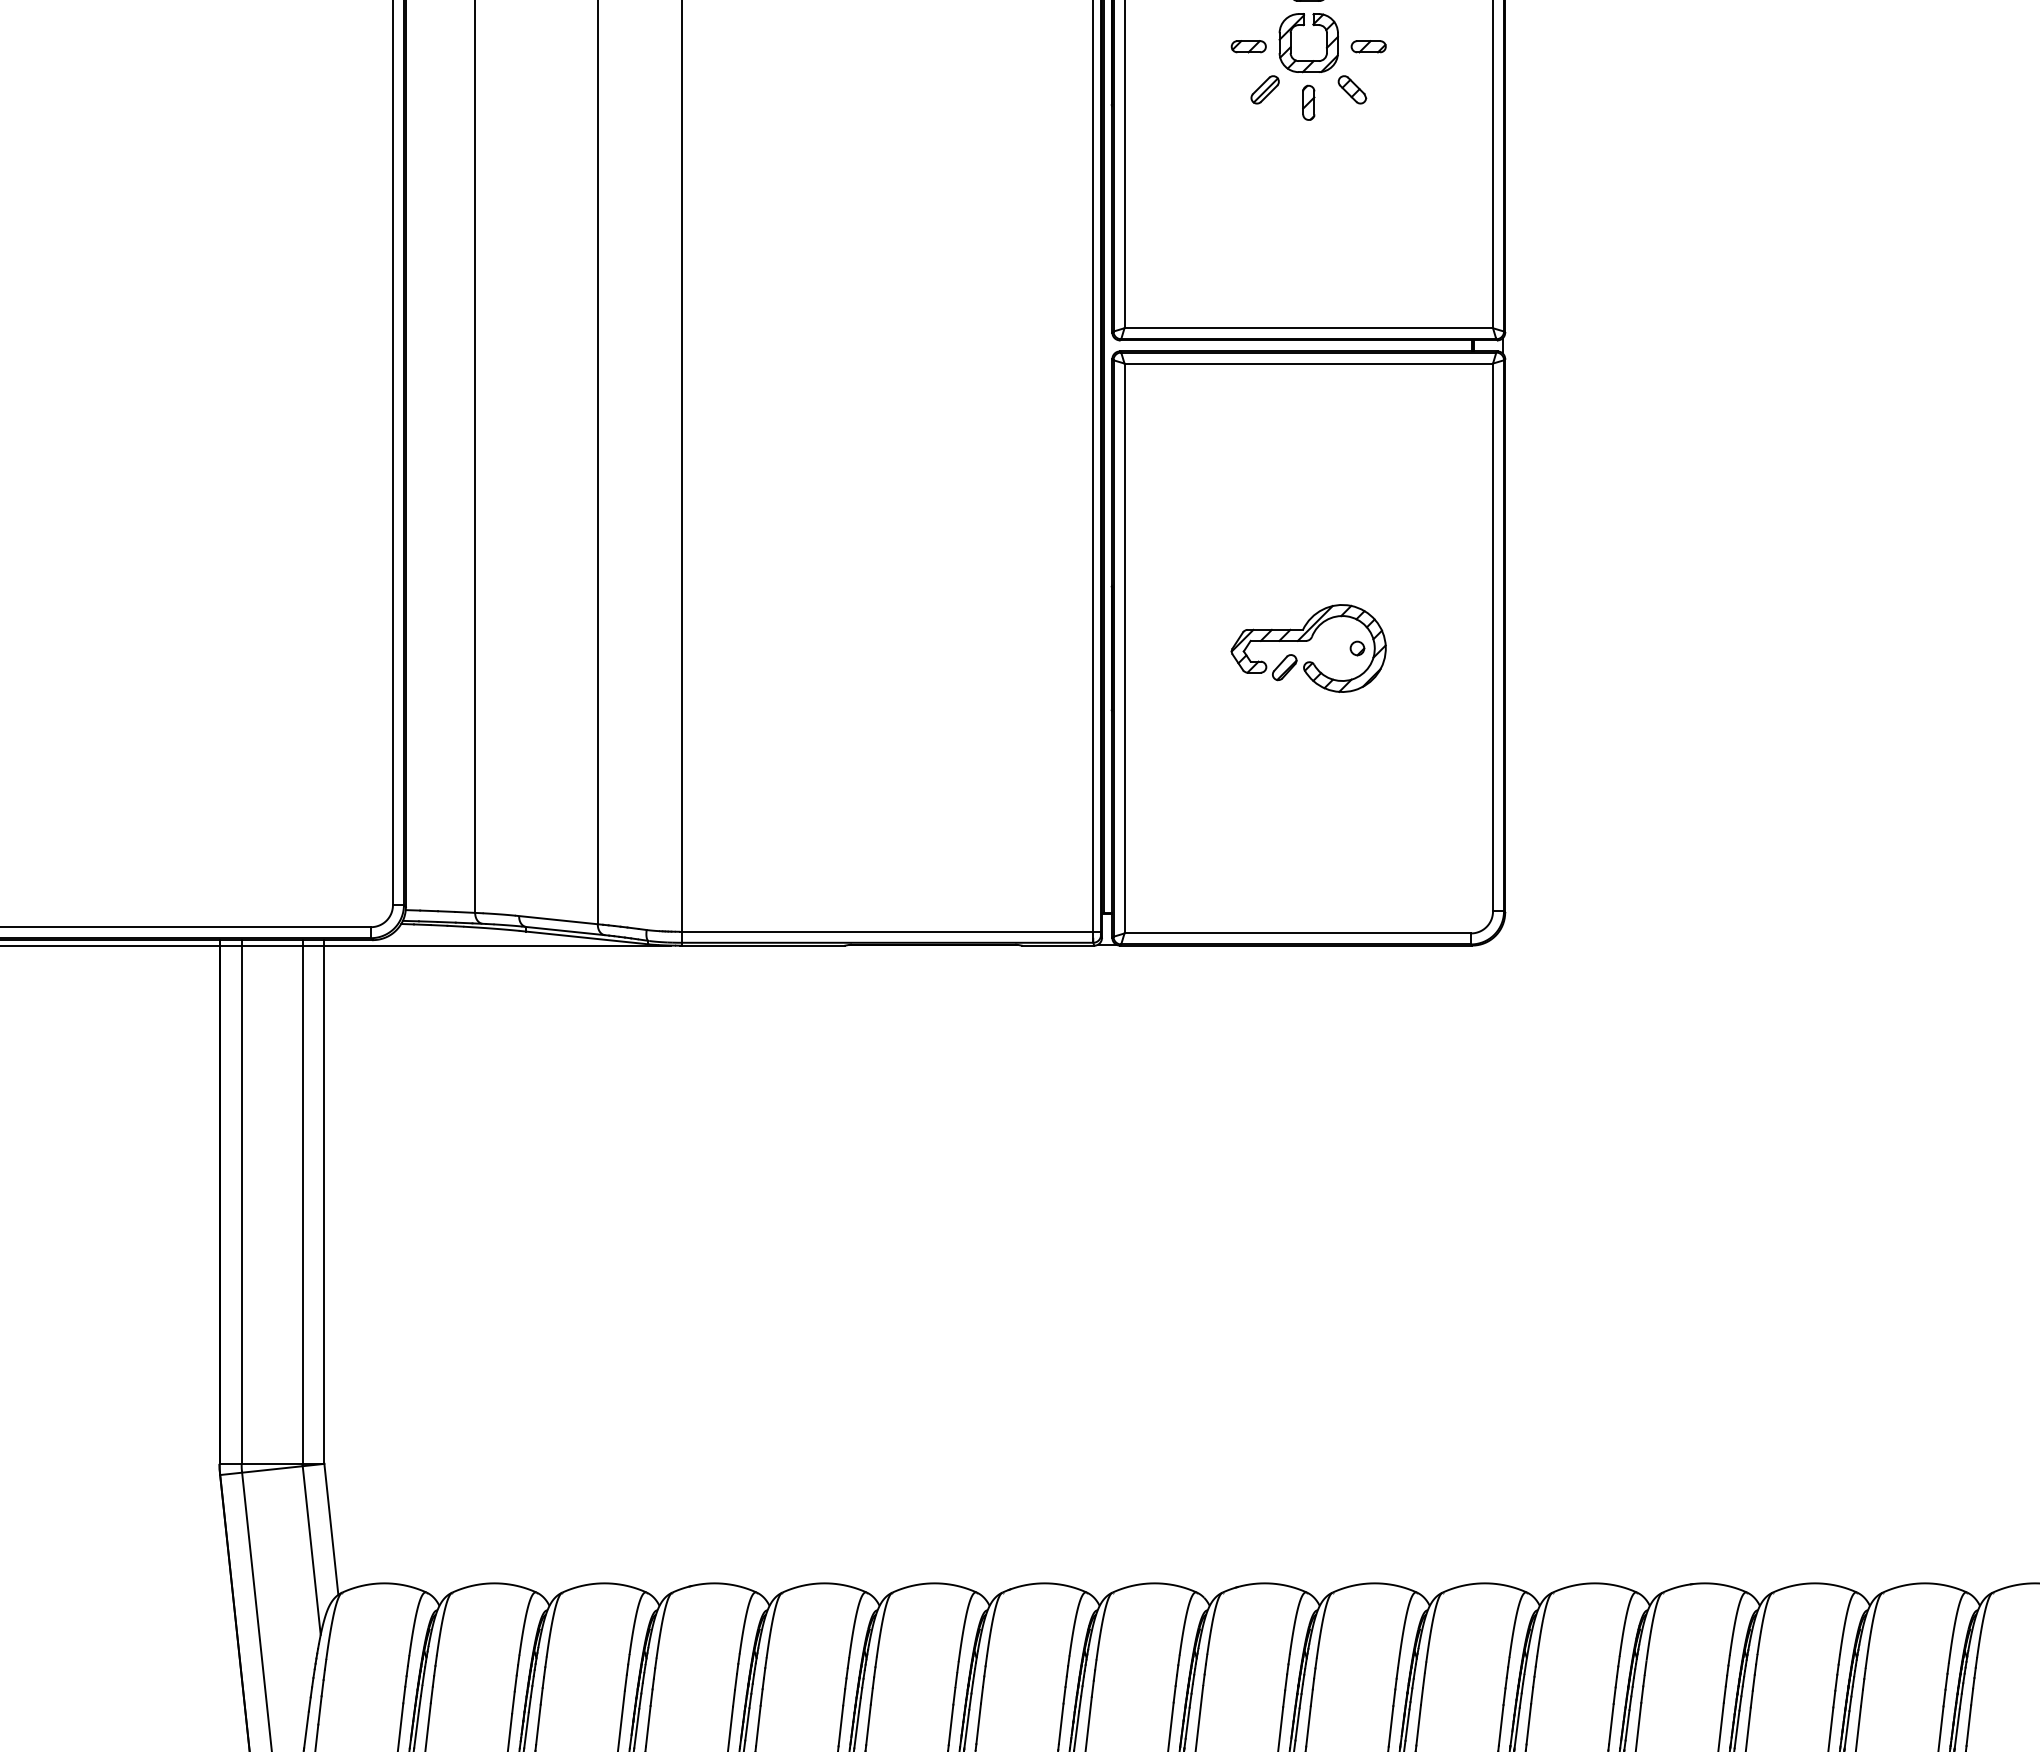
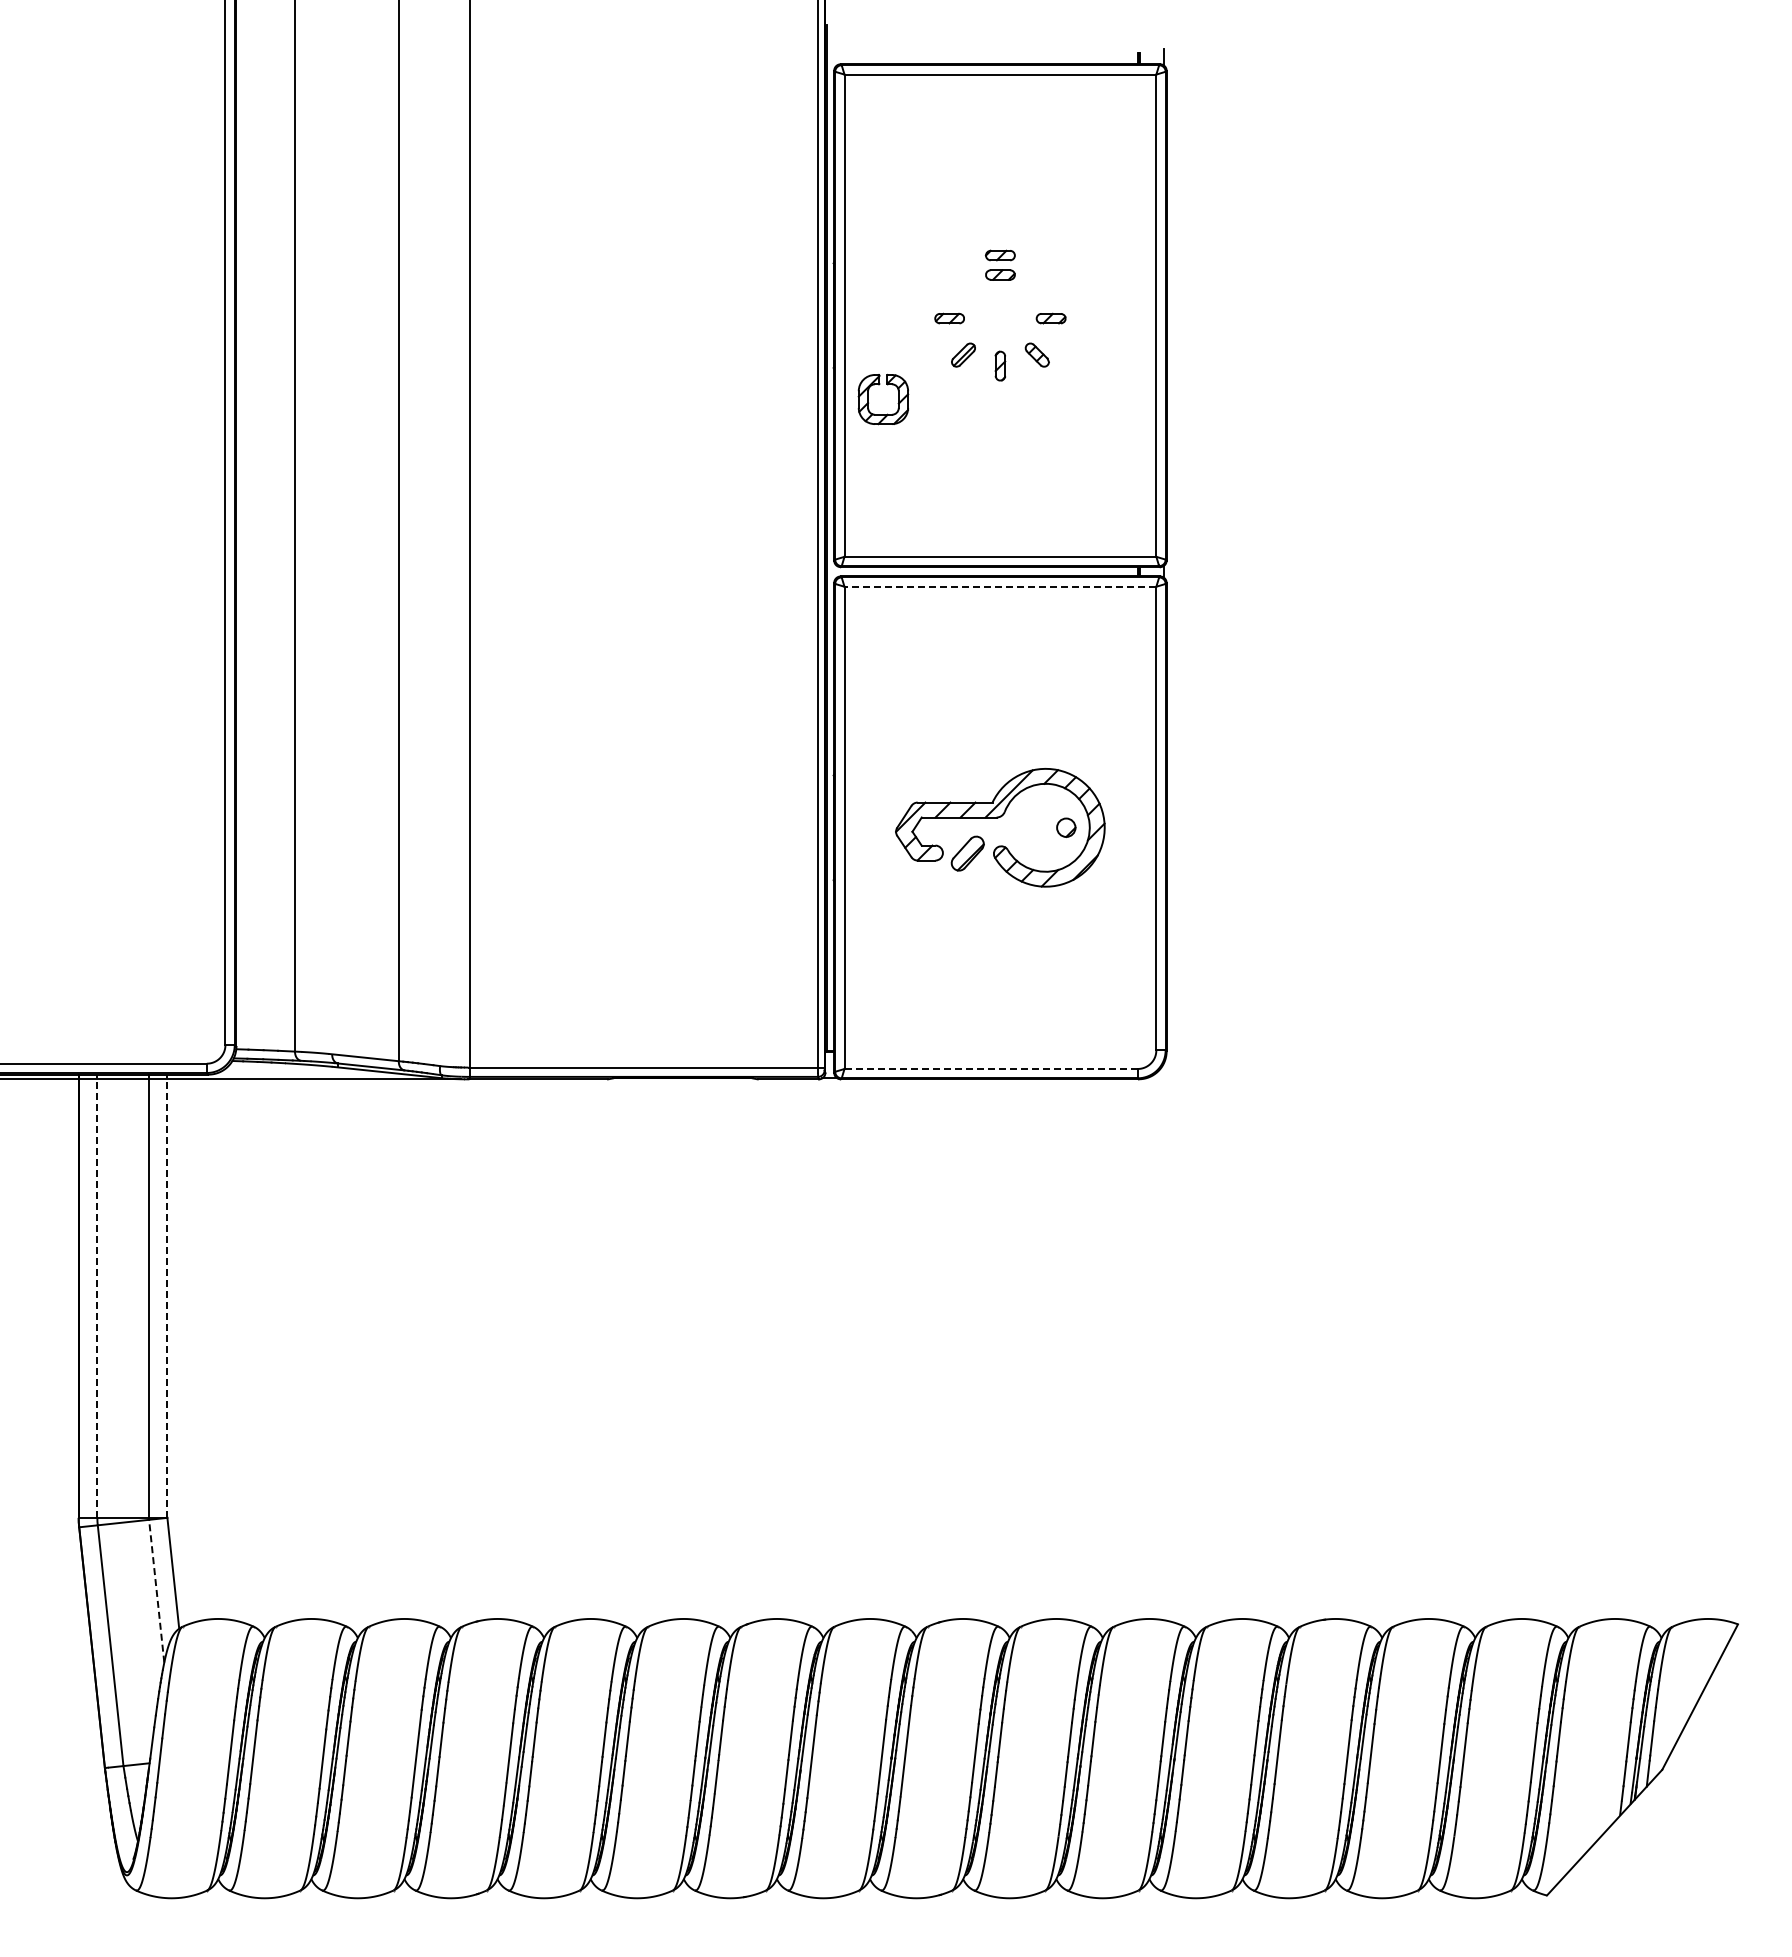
part: (1304, 26) -> (879, 385), moved
line: (1308, 363) -> (1000, 586), solid -> dashed
part: (1308, 648) -> (1000, 827), size x1.6
line: (1298, 934) -> (991, 1069), solid -> dashed
line: (241, 1202) -> (97, 1296), solid -> dashed
line: (324, 1202) -> (167, 1296), solid -> dashed
line: (311, 1550) -> (156, 1591), solid -> dashed

